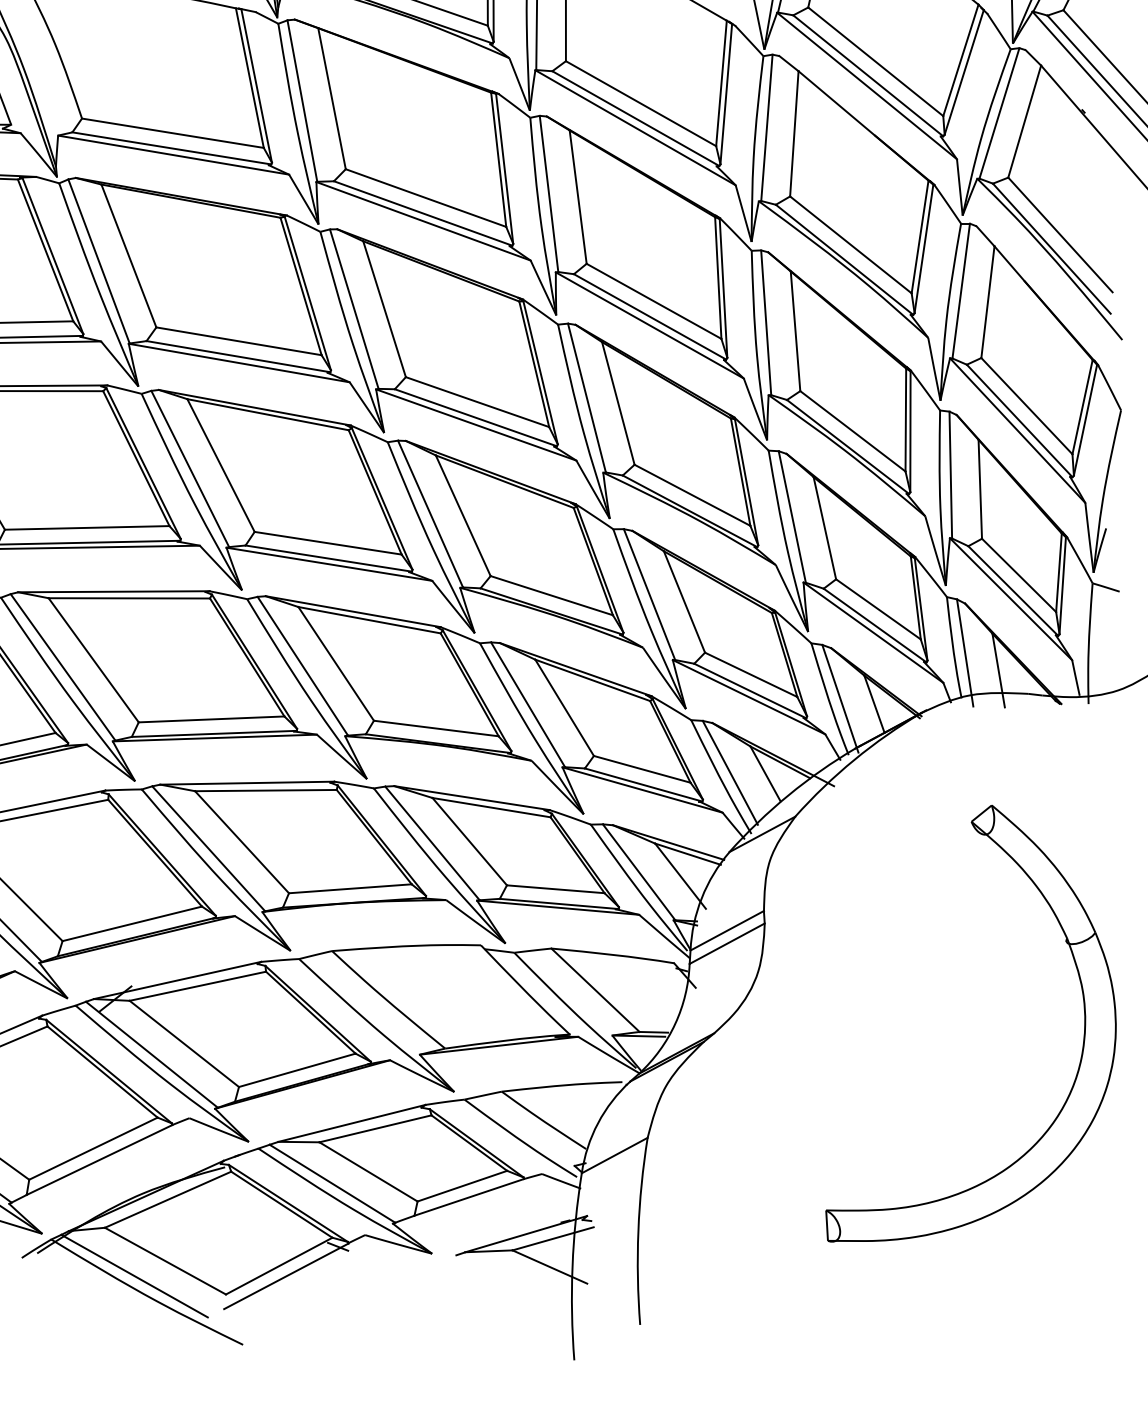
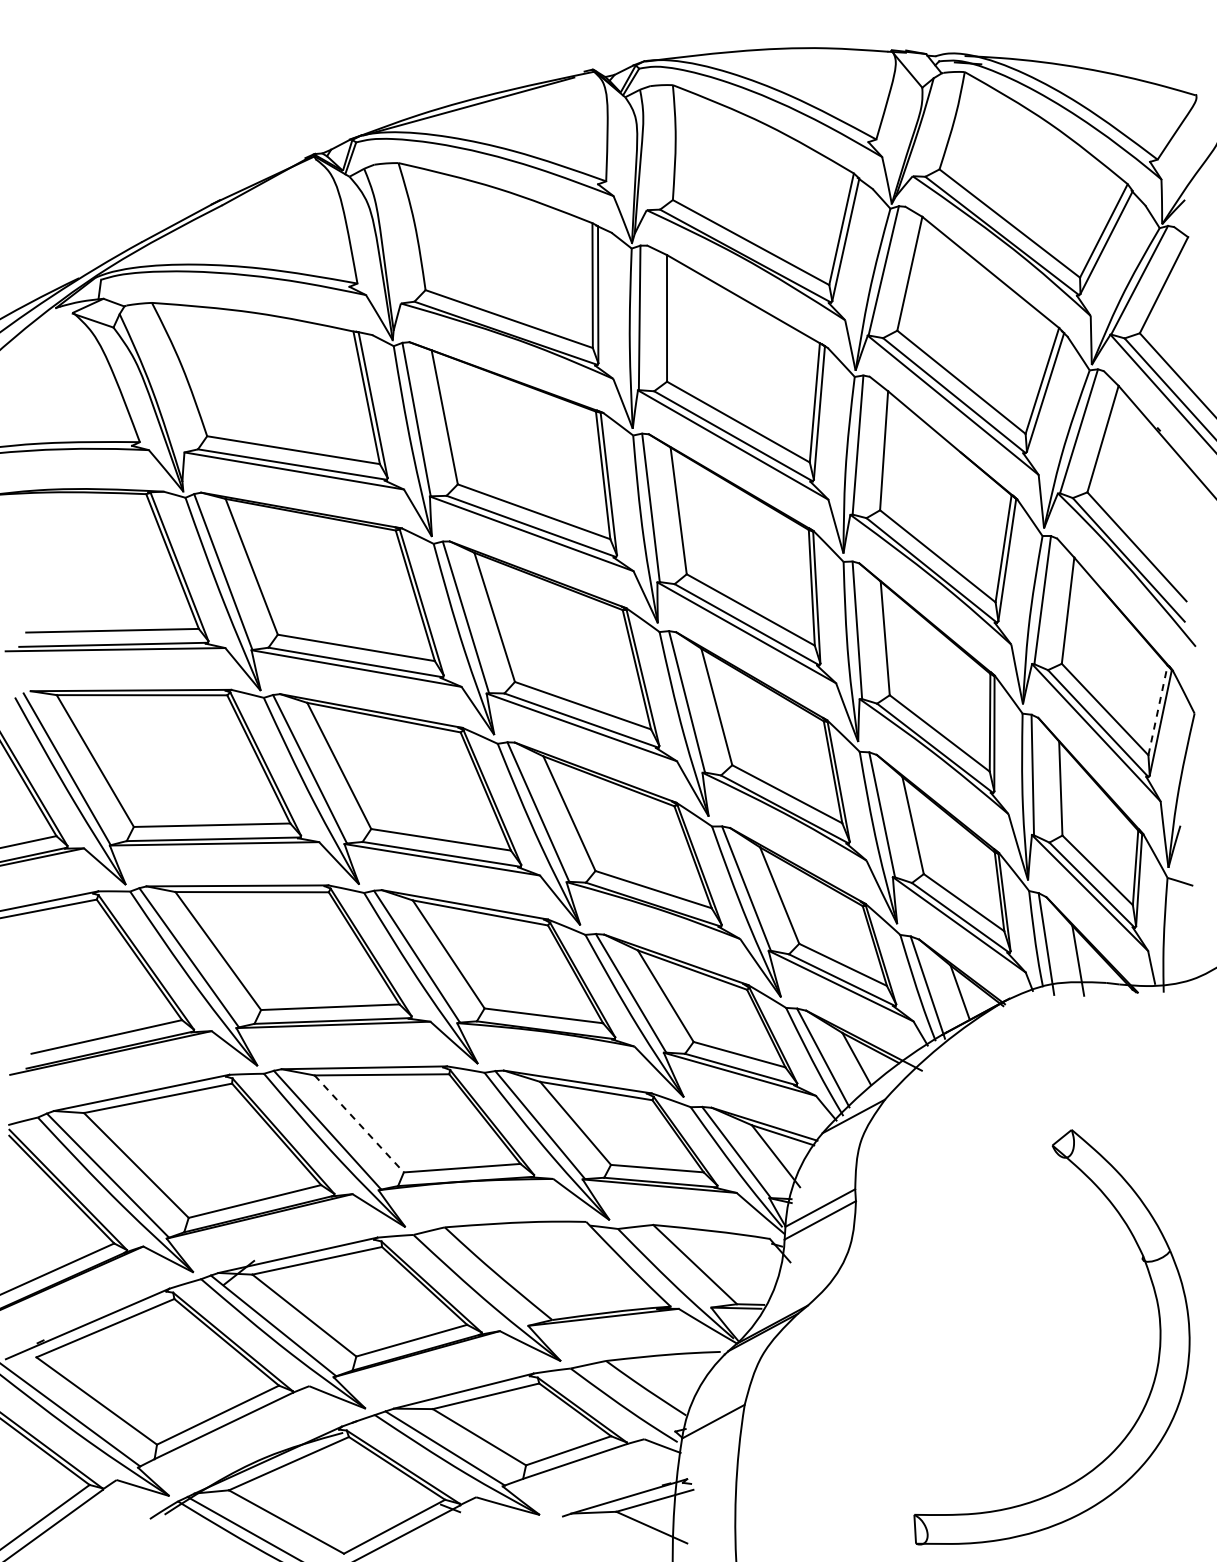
line: (1083, 407) -> (1158, 710), solid -> dashed
line: (242, 841) -> (359, 1123), solid -> dashed
part: (1083, 1037) -> (1158, 1350), moved

